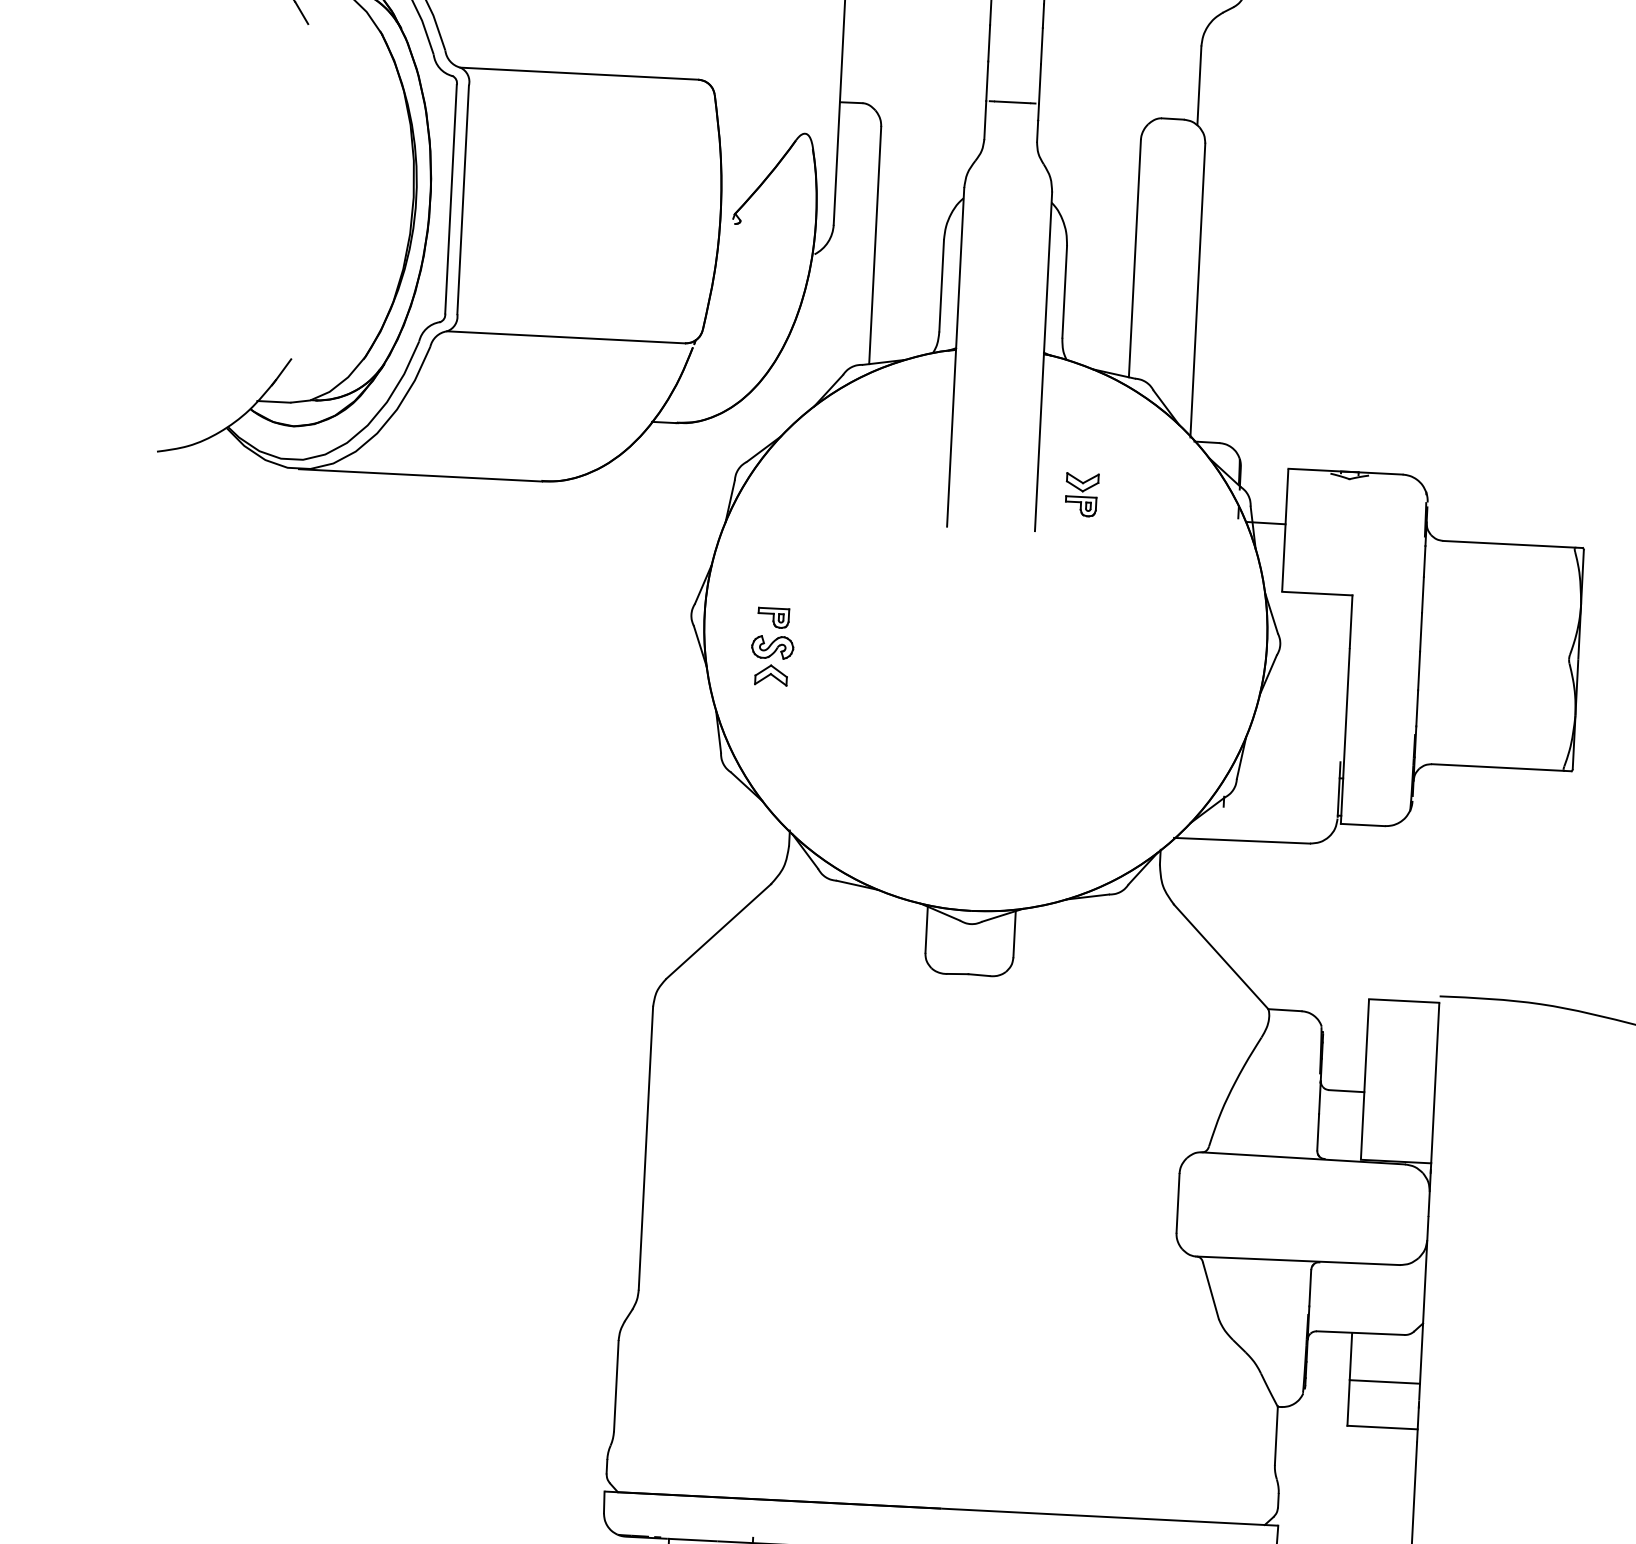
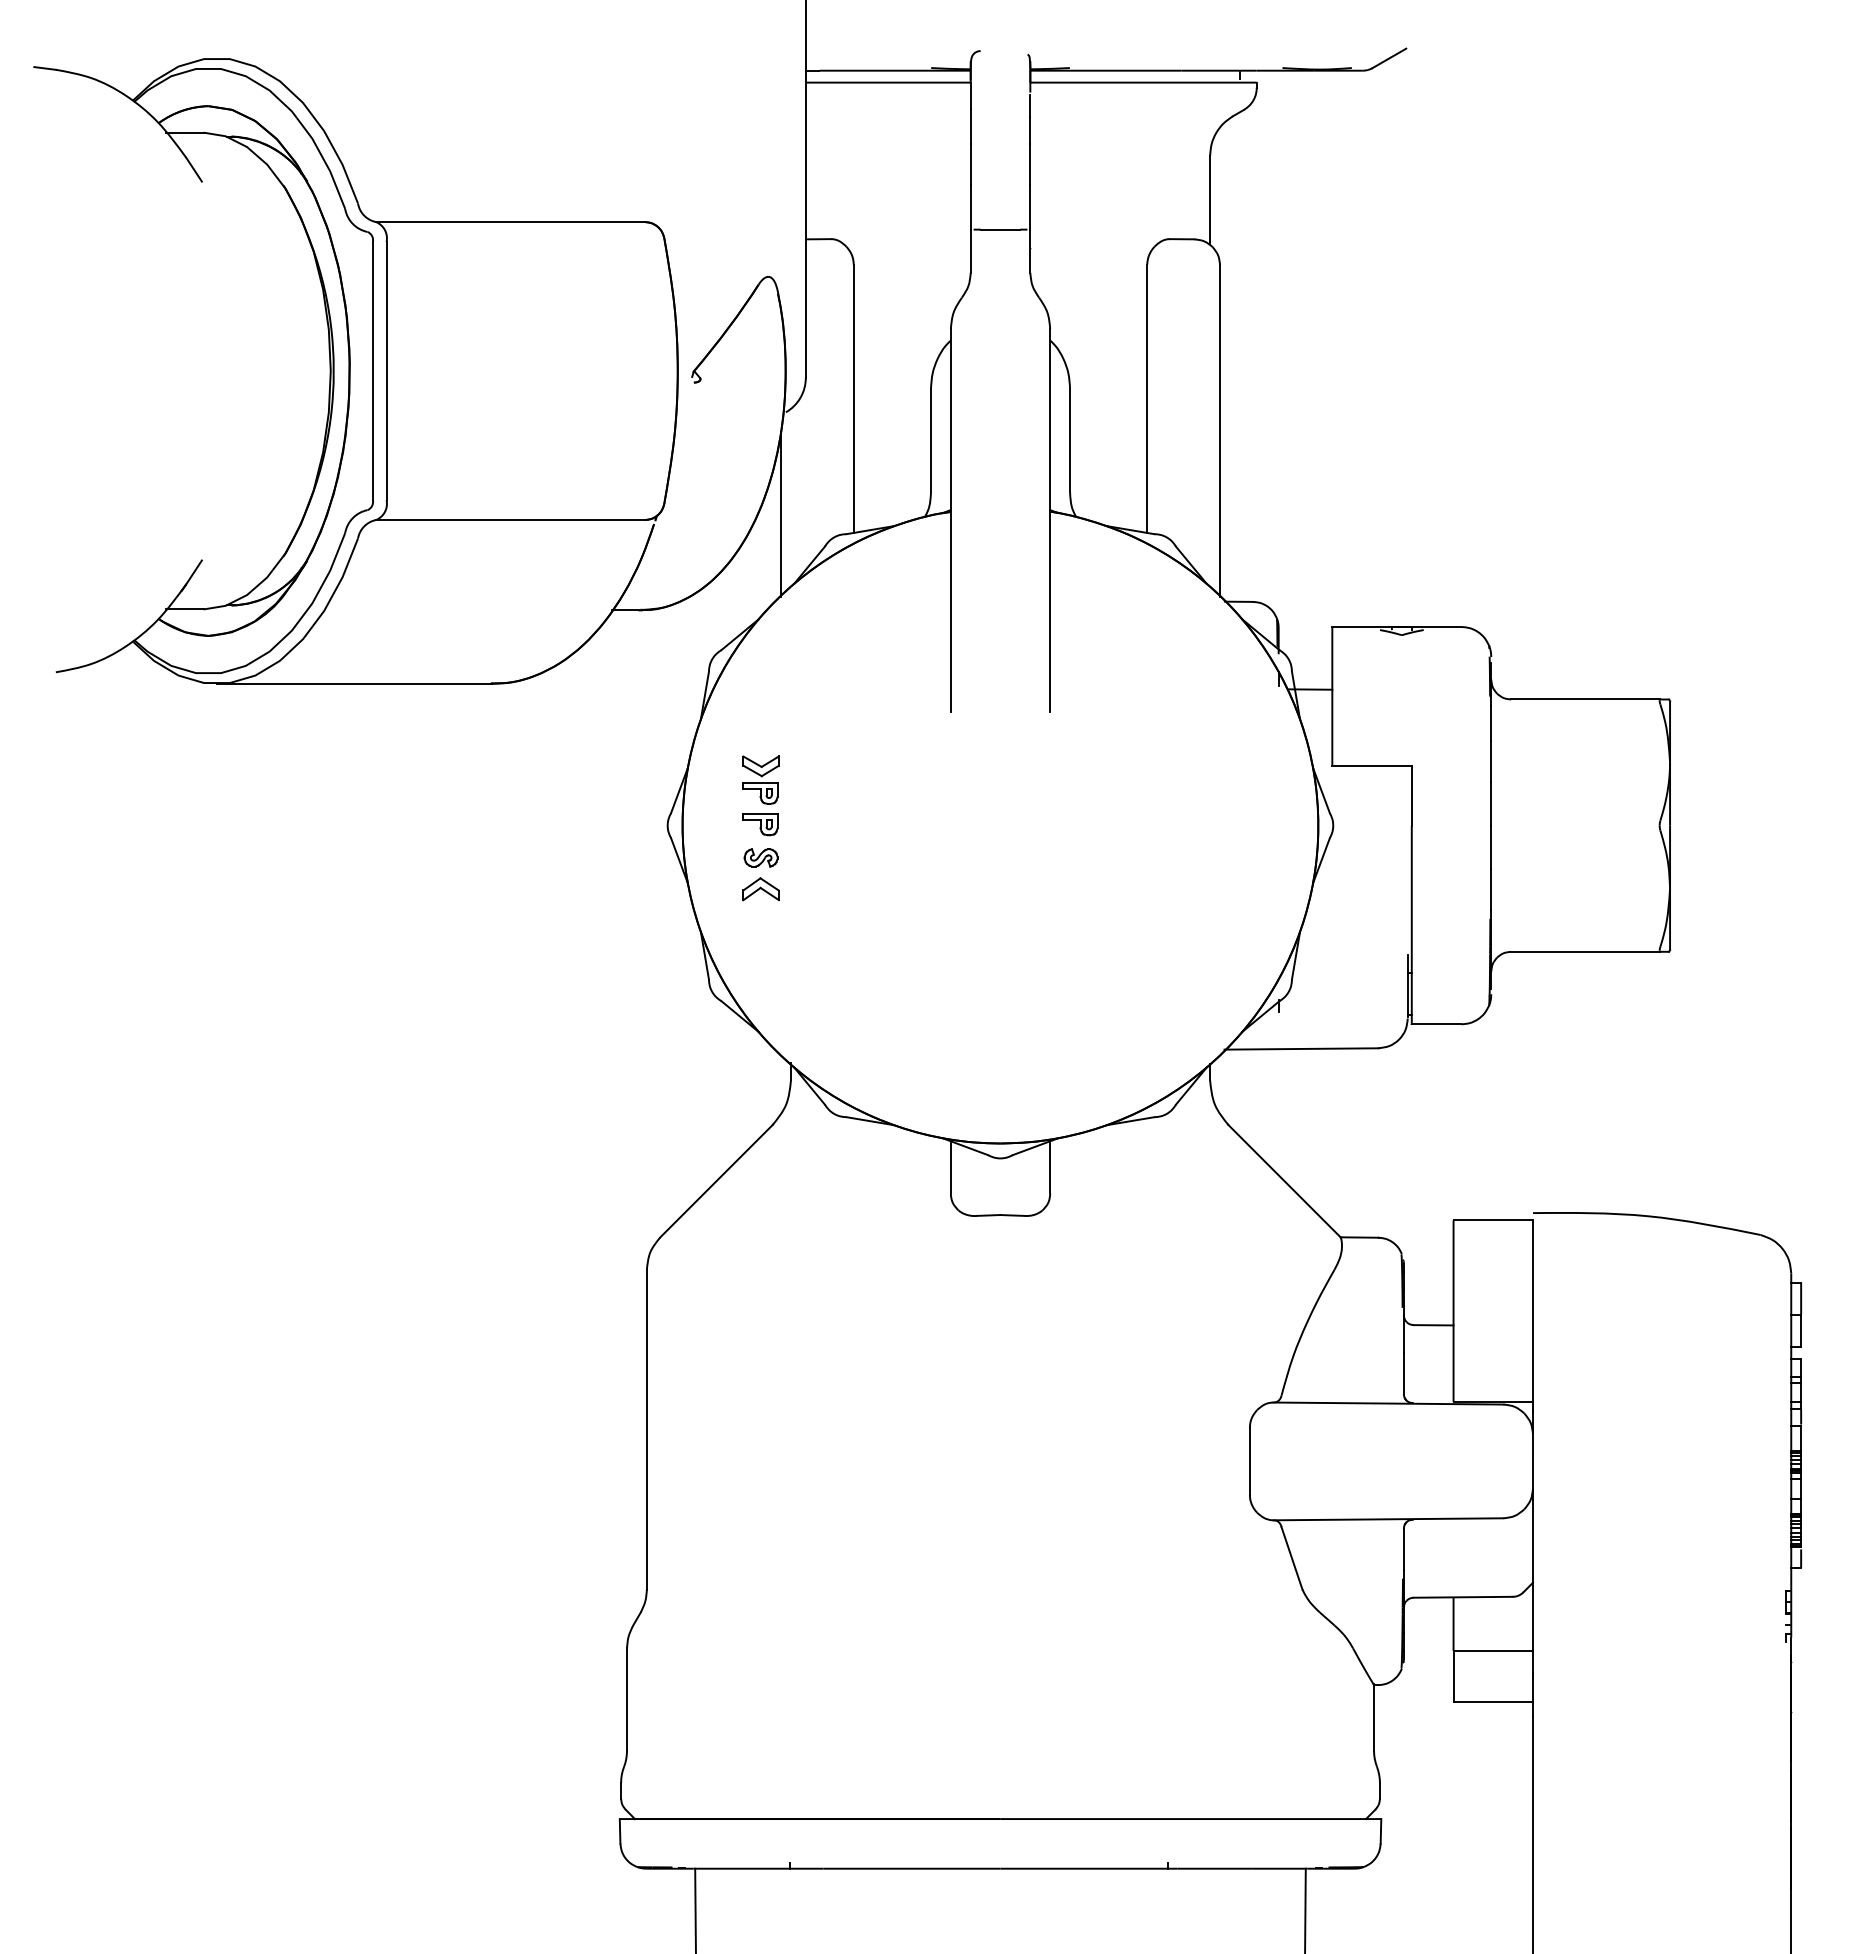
line: (806, 344) -> (781, 514), added
part: (1081, 494) -> (760, 779), moved
part: (772, 647) -> (760, 857), size x0.71

